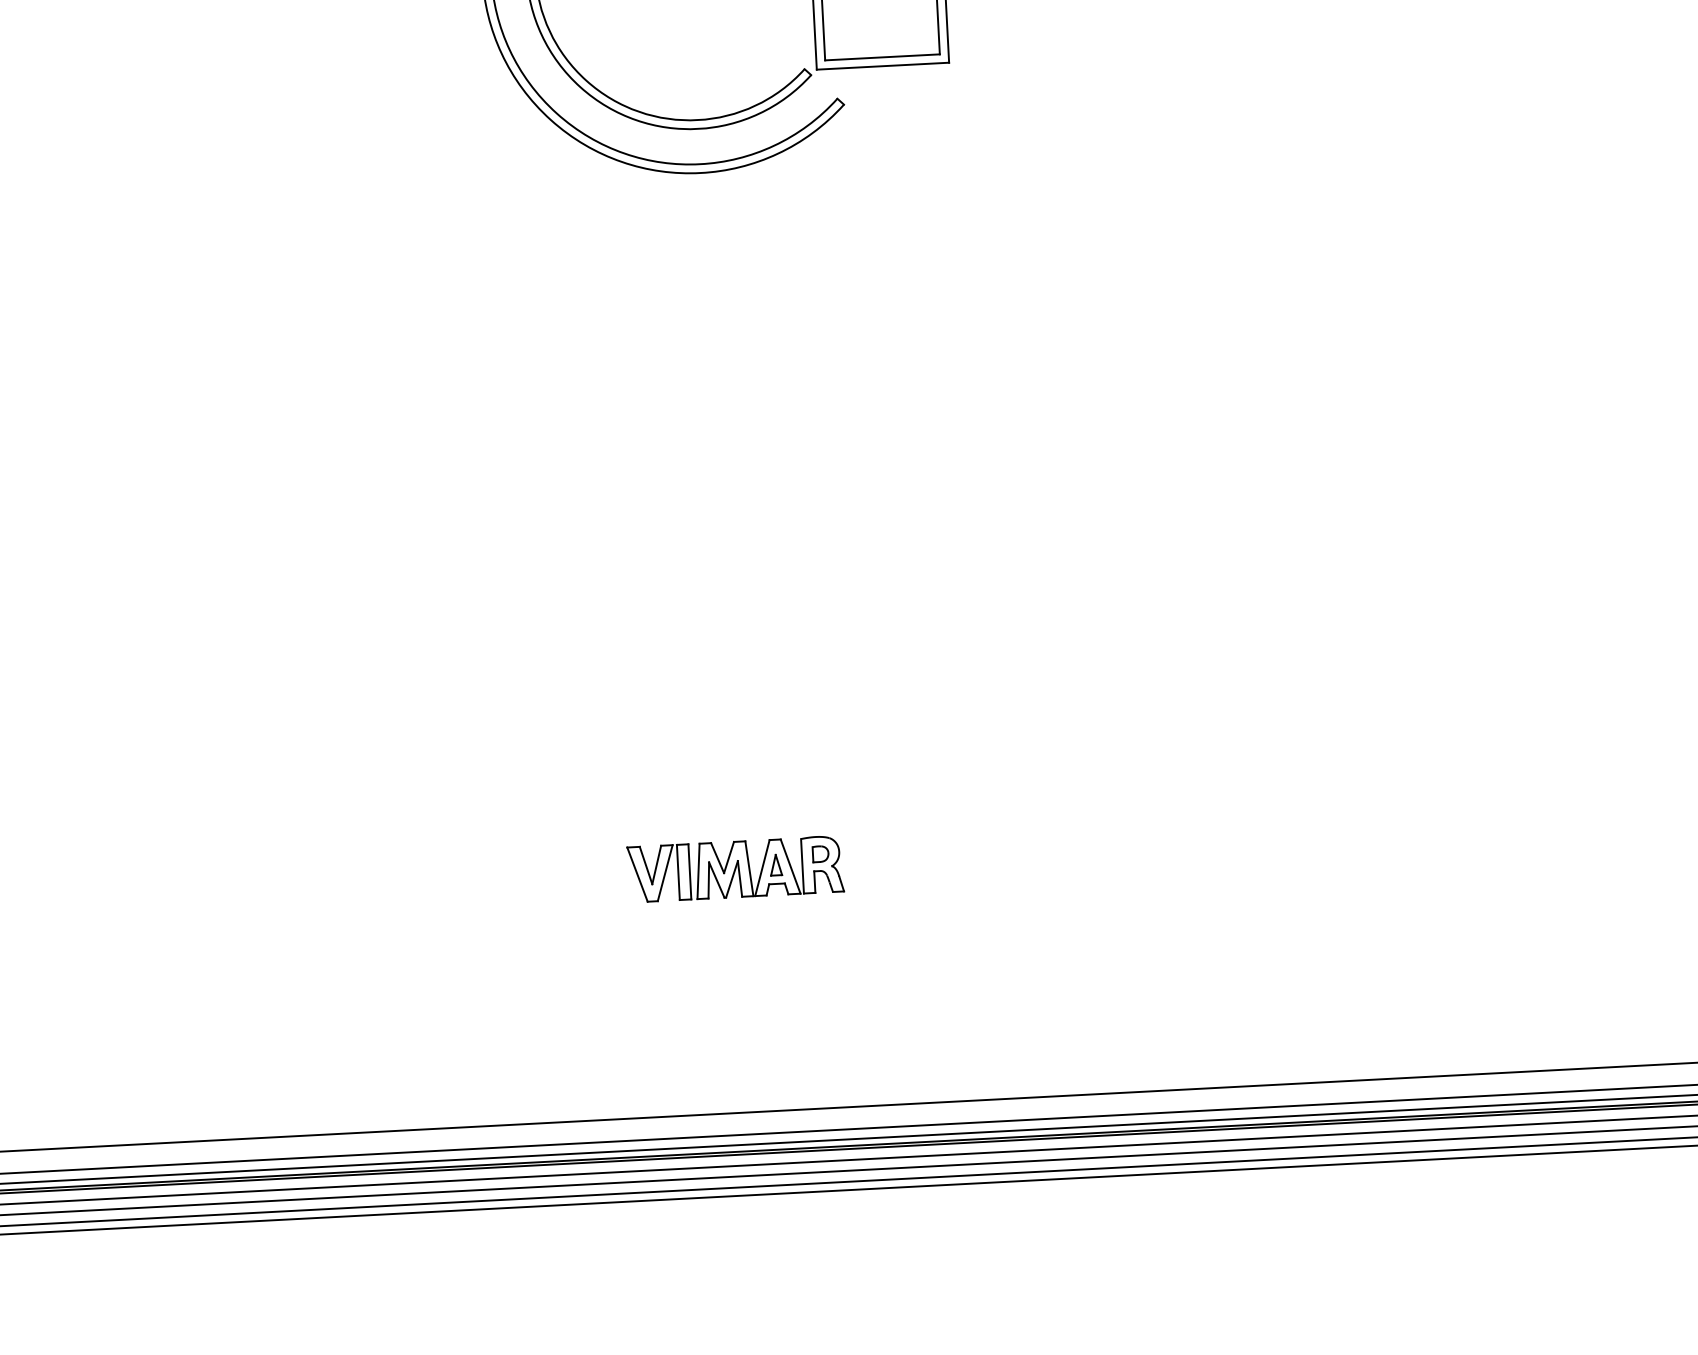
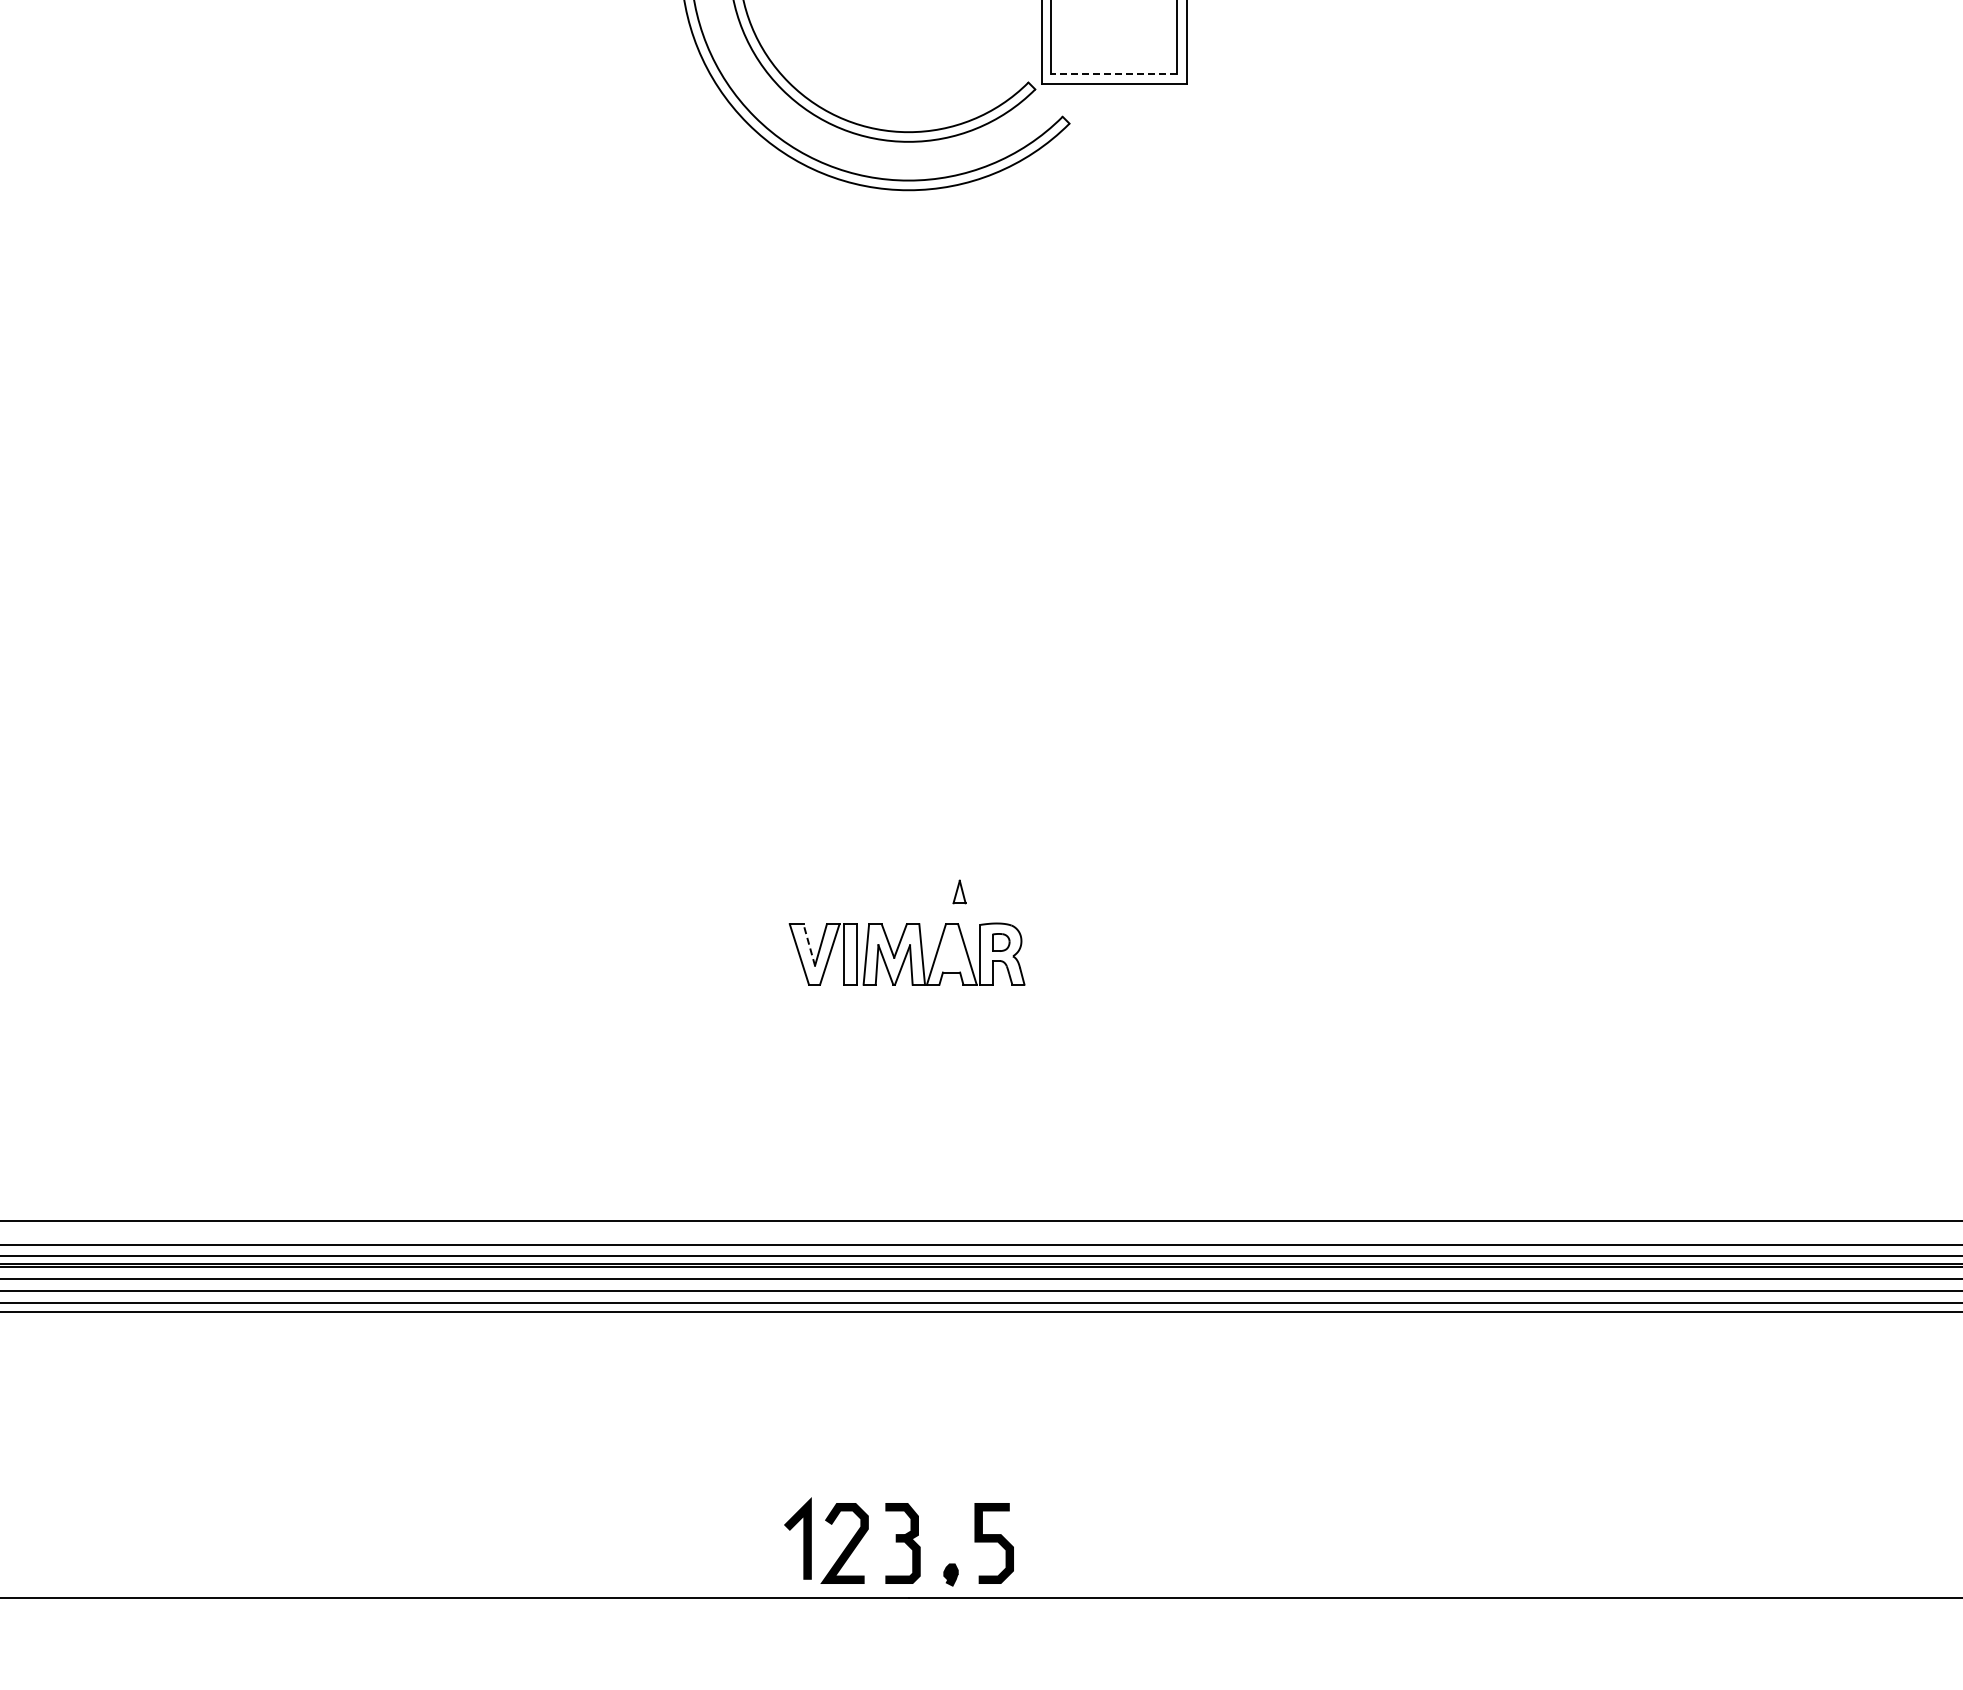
line: (882, 57) -> (1114, 74), solid -> dashed
part: (775, 864) -> (959, 891), moved
line: (646, 865) -> (809, 945), solid -> dashed

